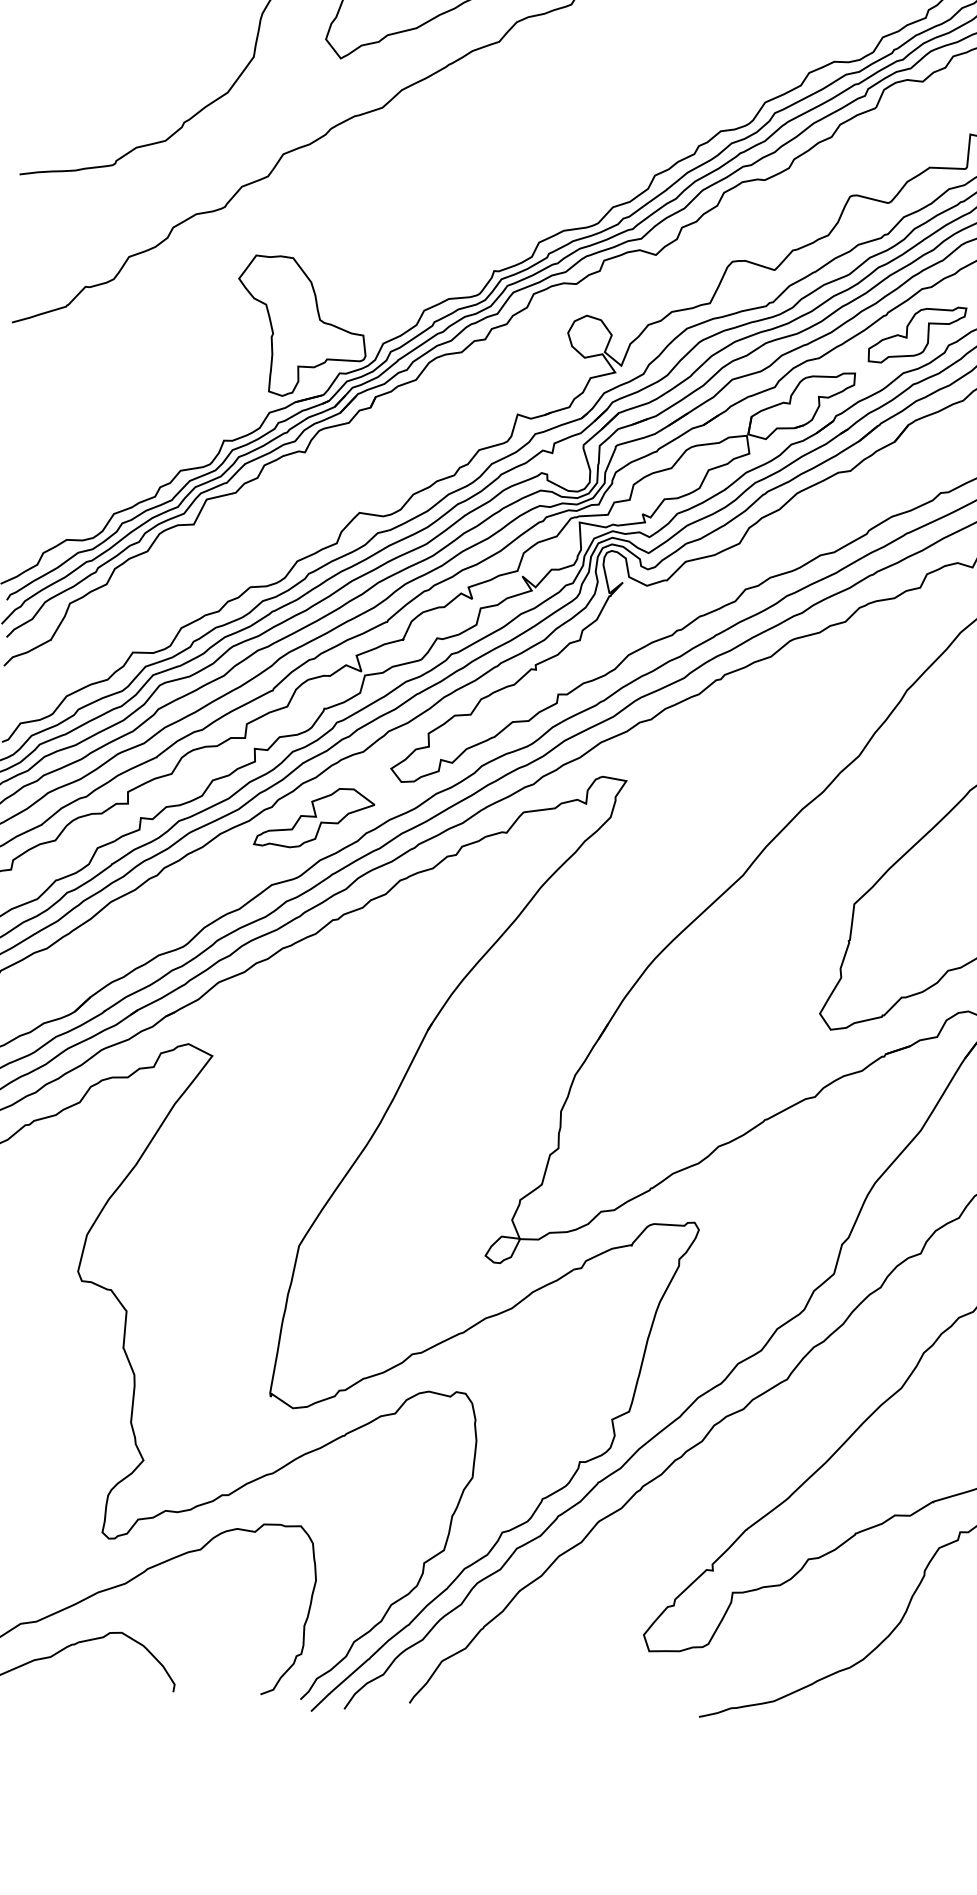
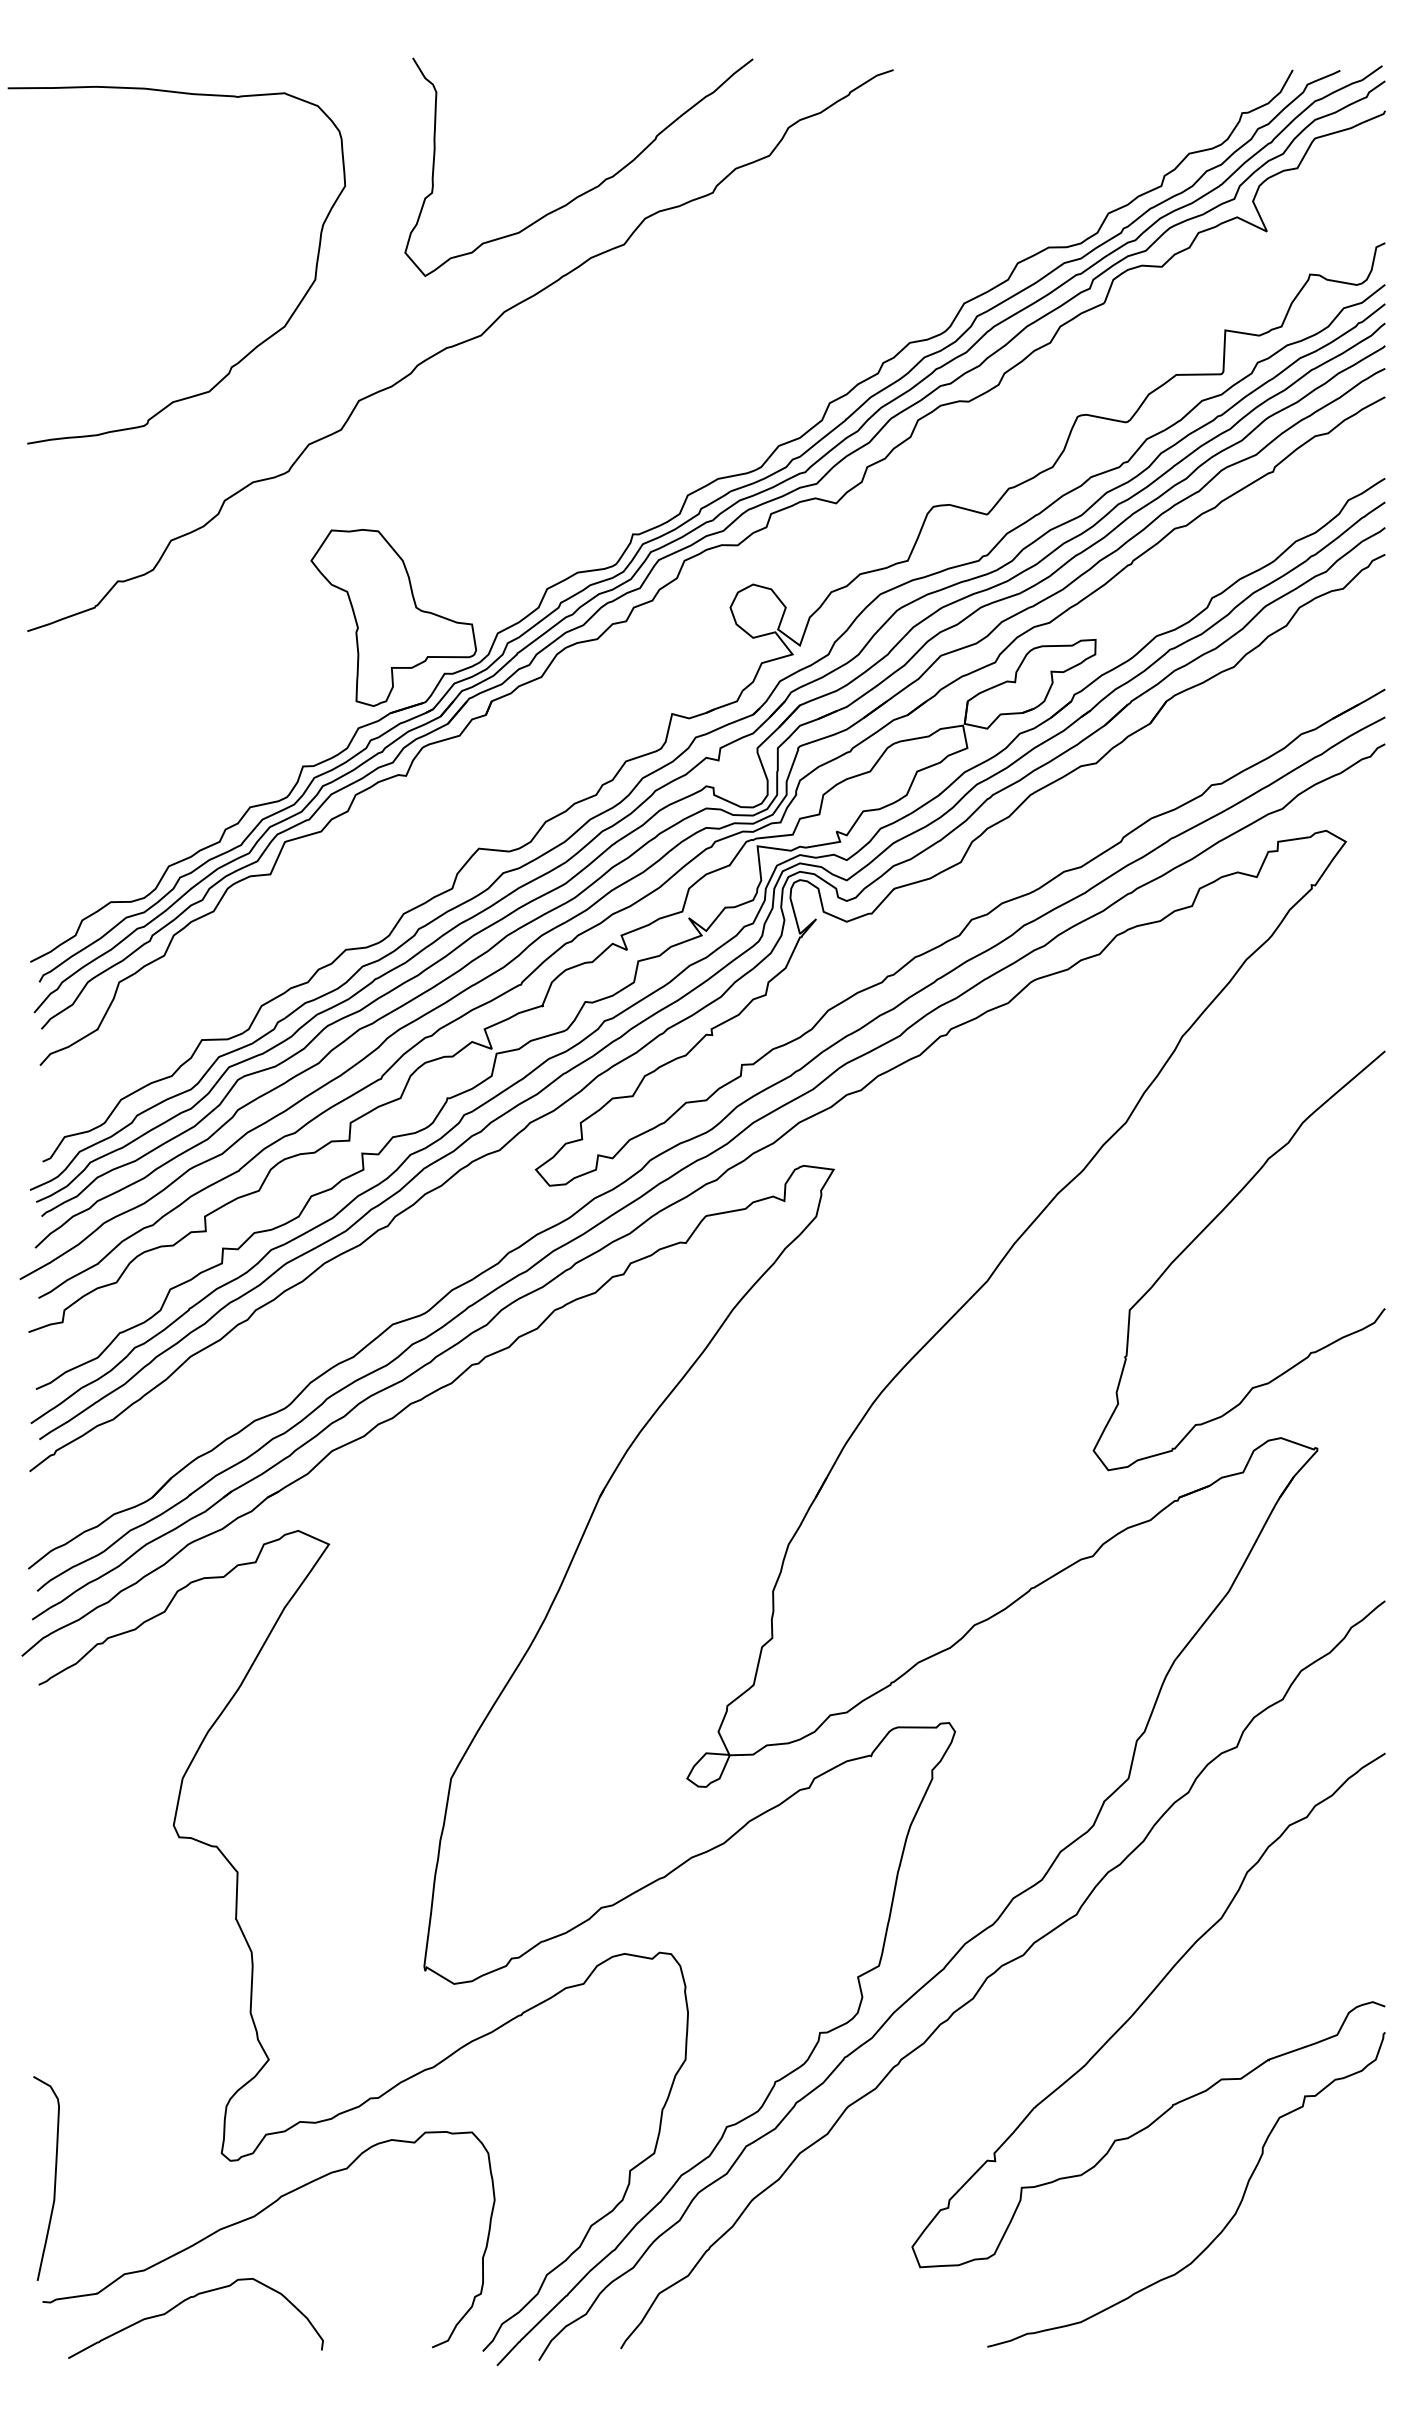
part: (917, 335) -> (1171, 587), removed
part: (313, 817) -> (441, 1236), removed

